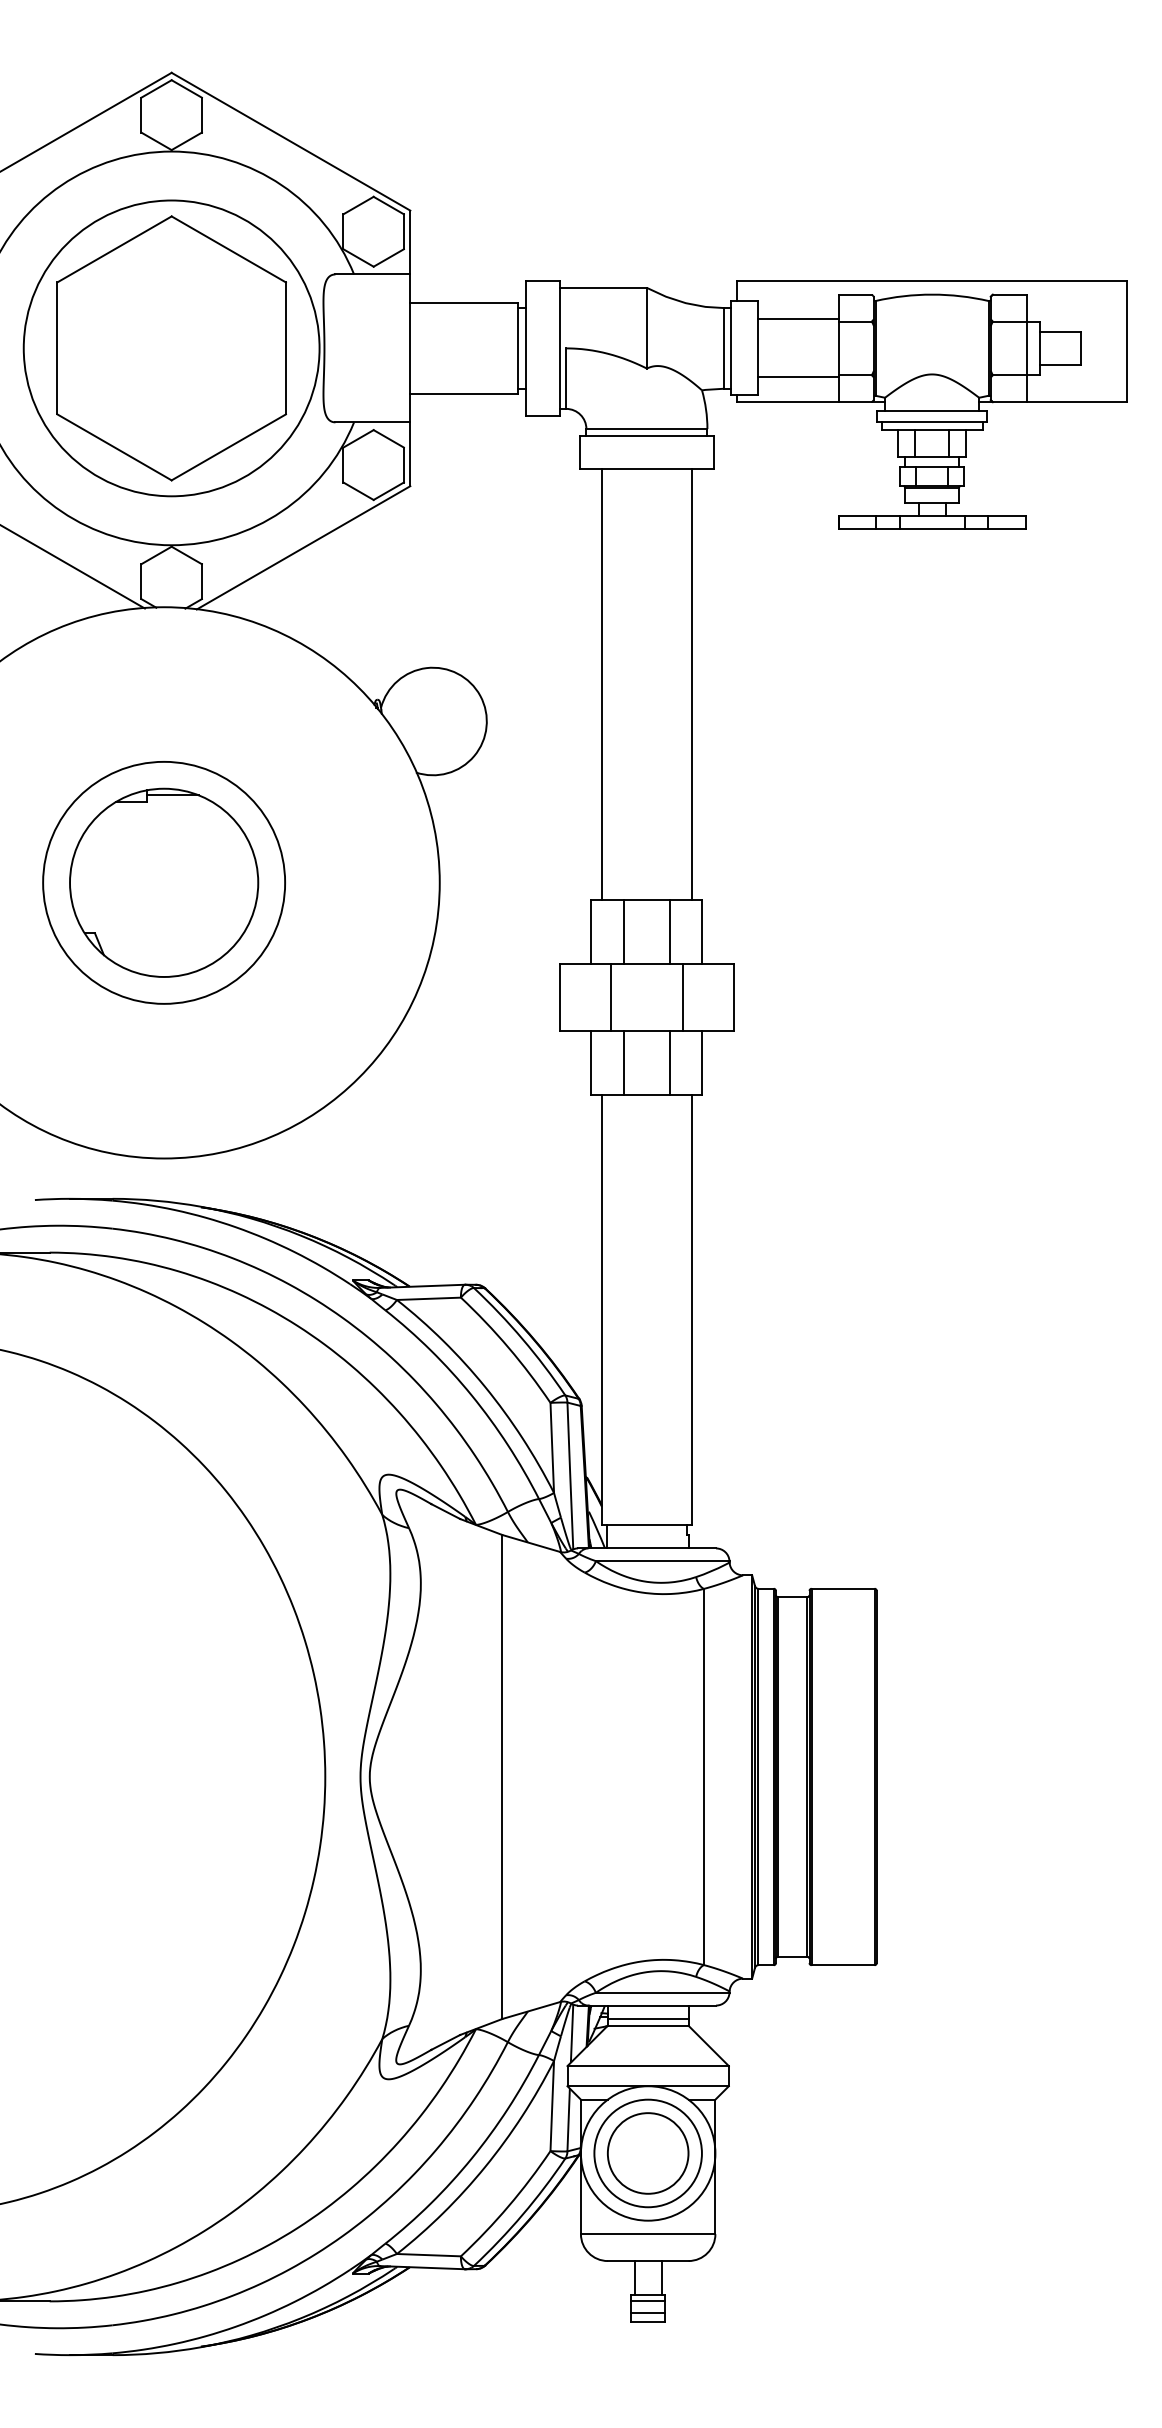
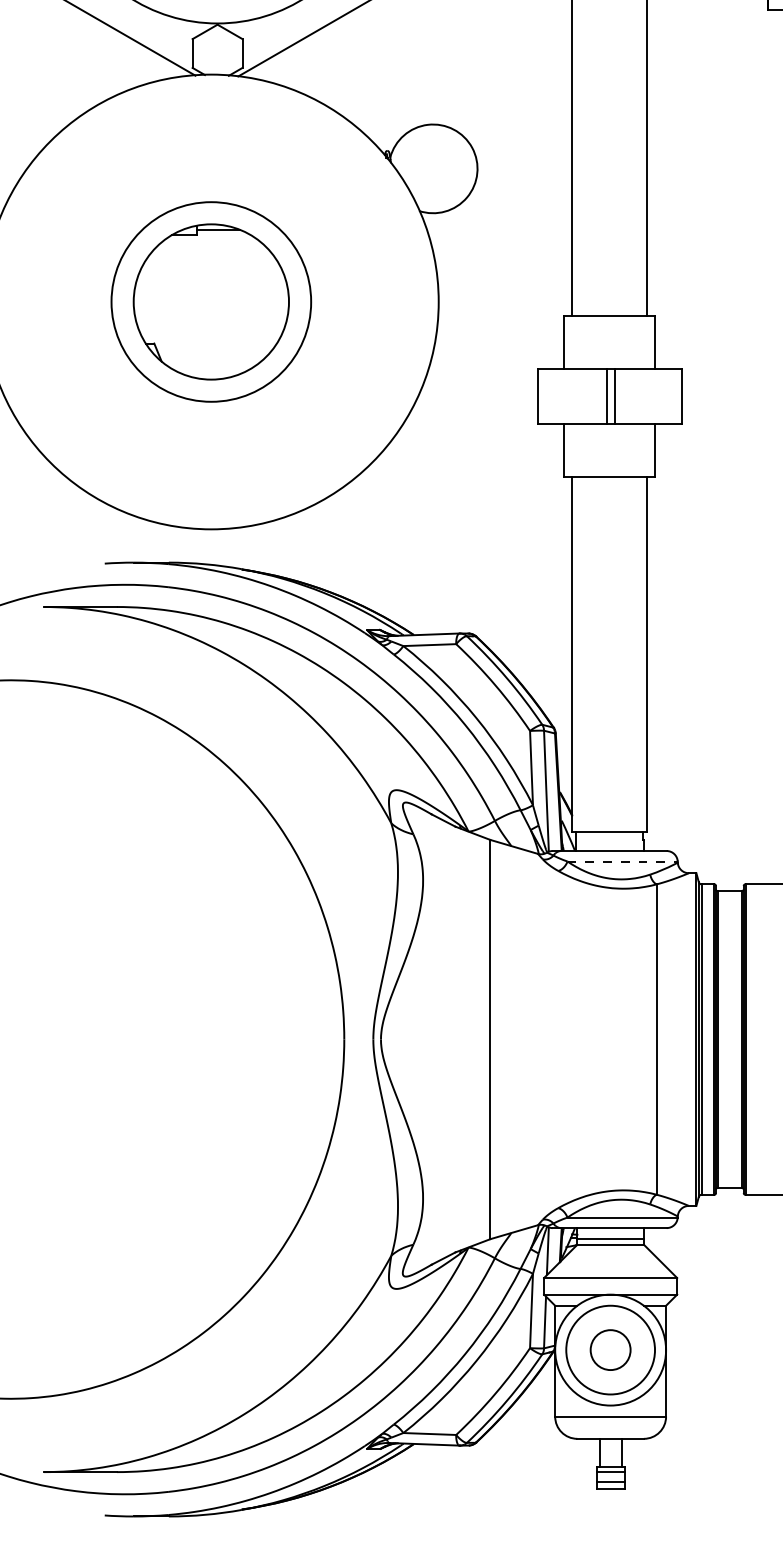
line: (623, 931) -> (590, 342), removed
line: (669, 931) -> (628, 342), removed
line: (610, 996) -> (615, 395), moved
line: (683, 996) -> (607, 395), moved
line: (623, 1062) -> (590, 450), removed
line: (669, 1062) -> (628, 450), removed
line: (662, 1561) -> (622, 861), solid -> dashed
circle: (647, 2153) -> (610, 1350), size x0.6

